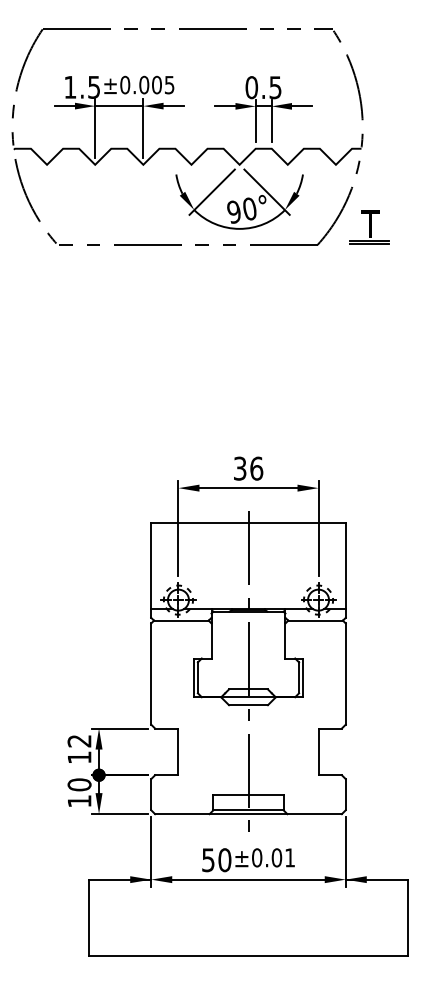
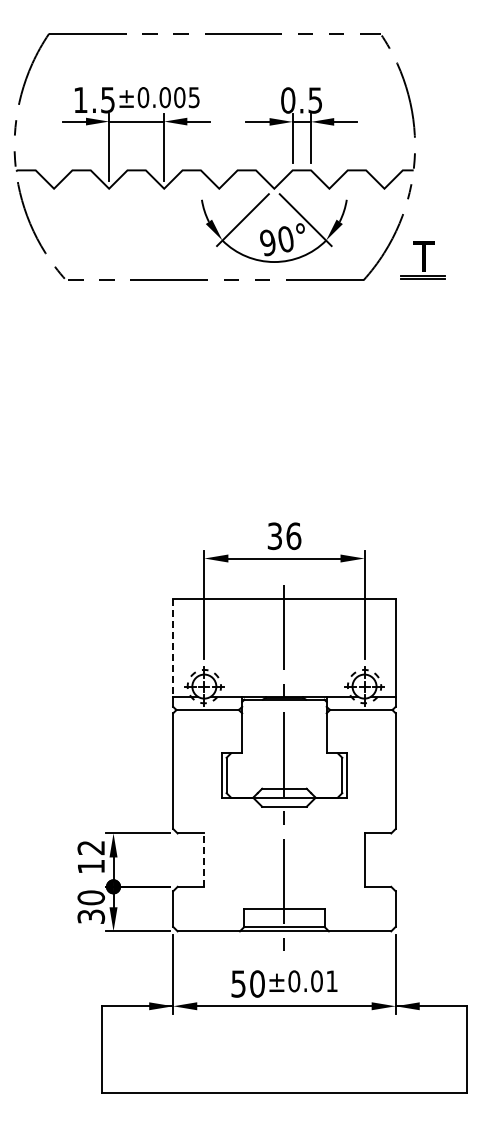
line: (151, 565) -> (173, 647), solid -> dashed
line: (178, 752) -> (204, 860), solid -> dashed
text: (79, 801) -> (91, 916), 10 -> 30

